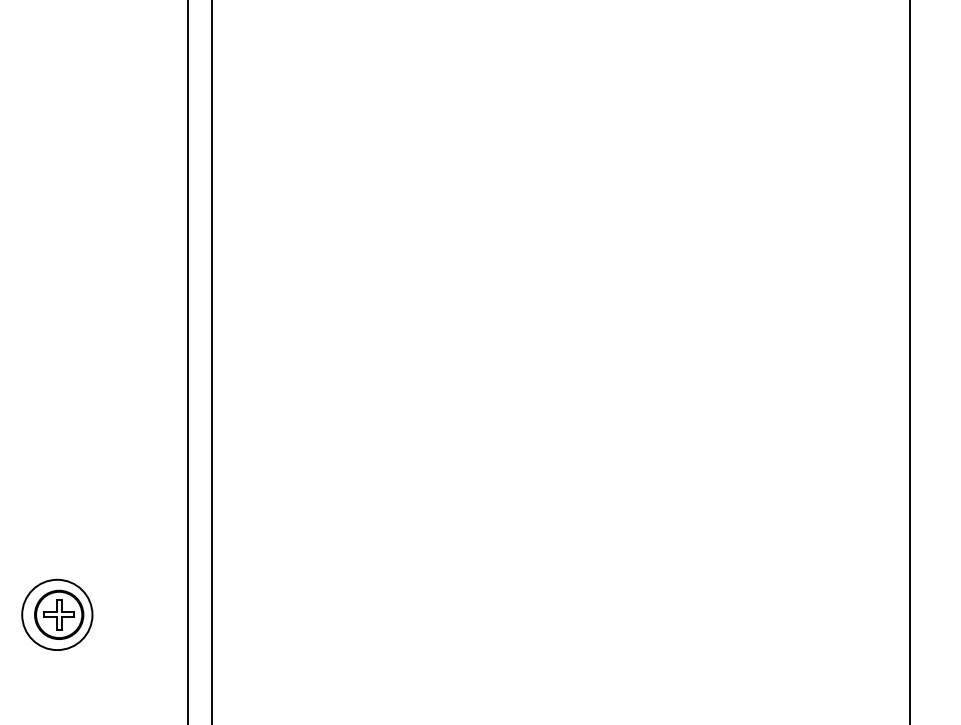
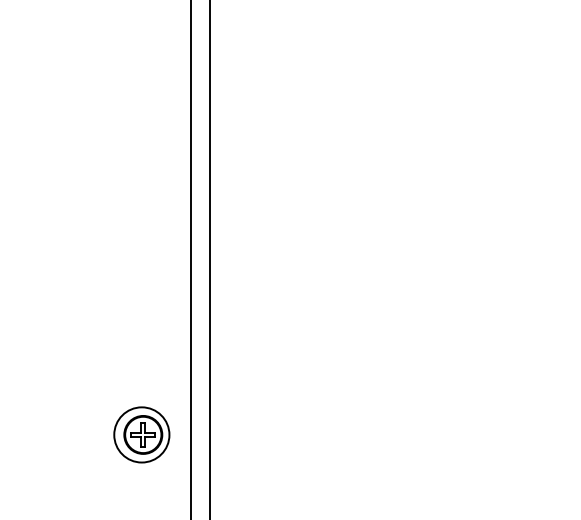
part: (57, 614) -> (141, 434), moved

